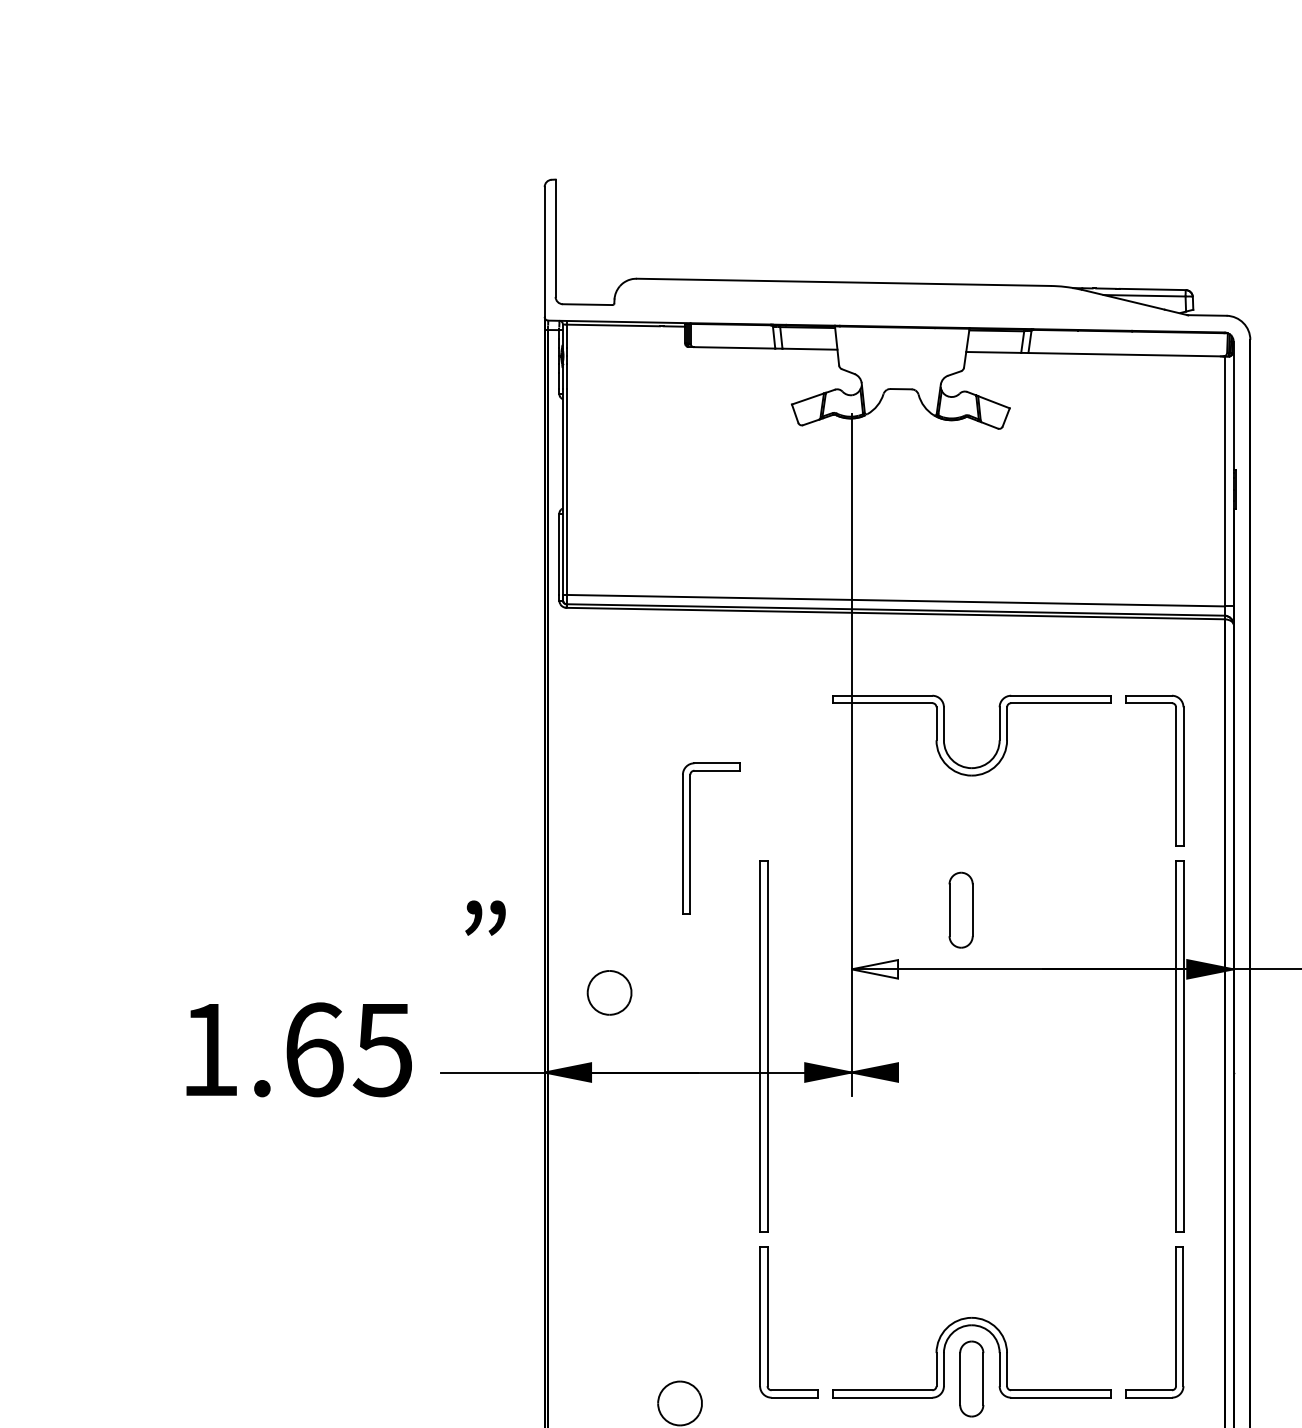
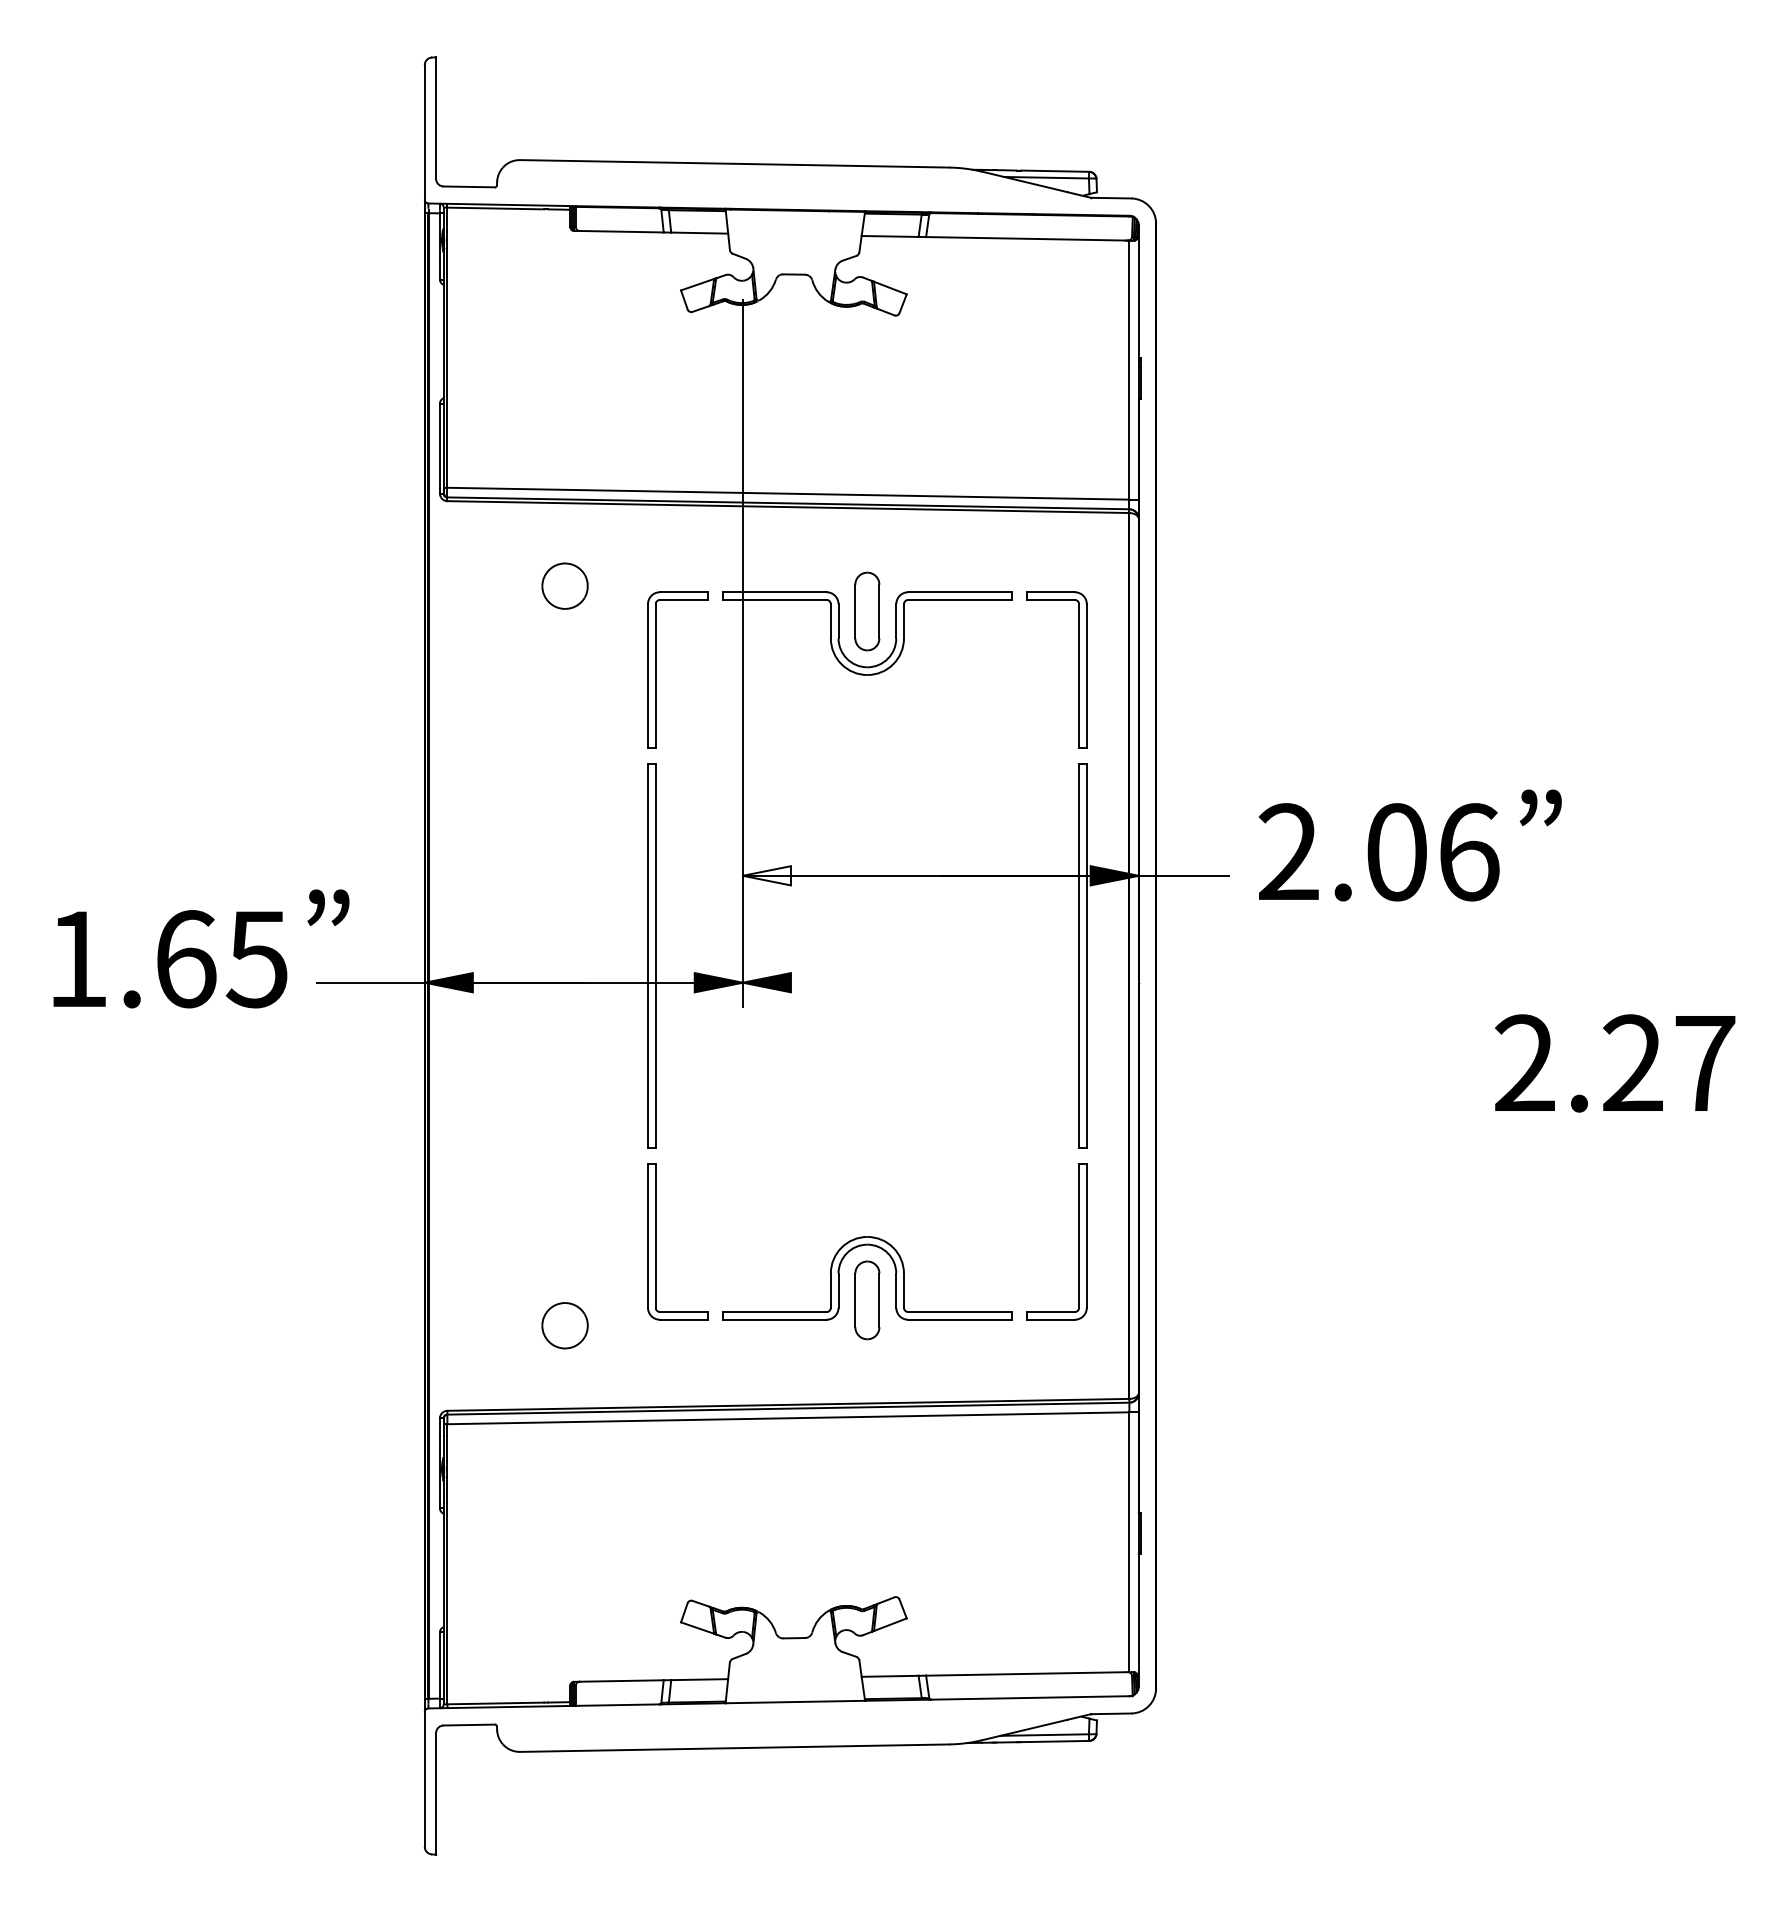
part: (691, 837) -> (656, 669), moved
part: (961, 910) -> (867, 611), moved
text: (485, 917) -> (328, 907), moved
part: (609, 992) -> (564, 585), moved

